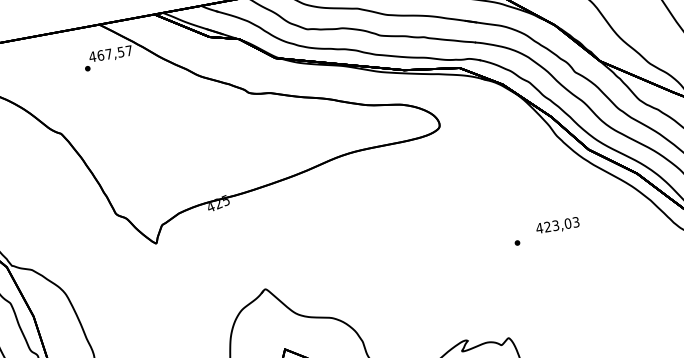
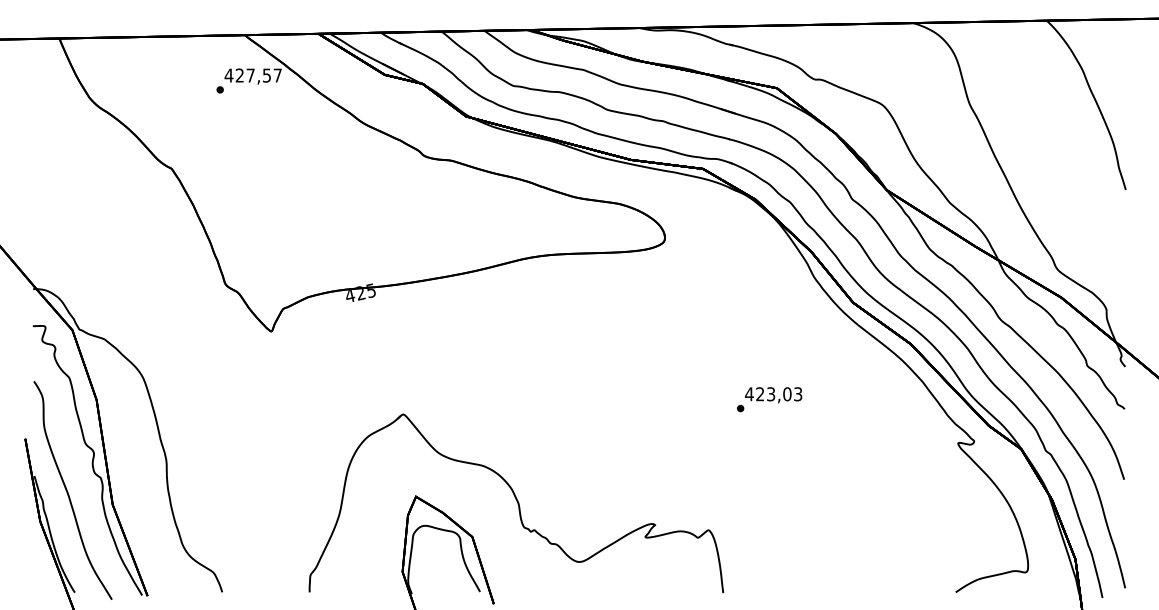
text: (100, 55) -> (239, 75), 467,57 -> 427,57
text: (557, 226) -> (773, 395), moved

